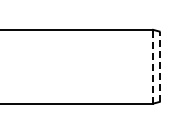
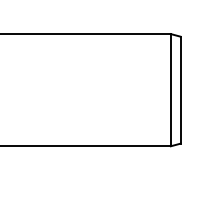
line: (153, 66) -> (171, 89), dashed -> solid
line: (159, 66) -> (180, 89), dashed -> solid

